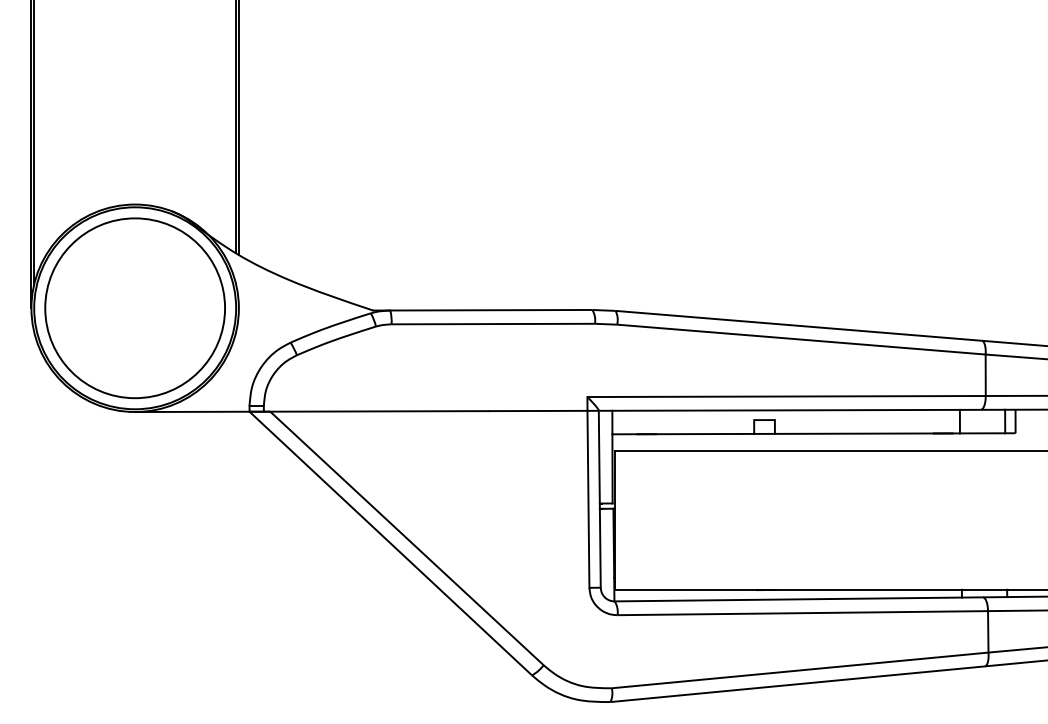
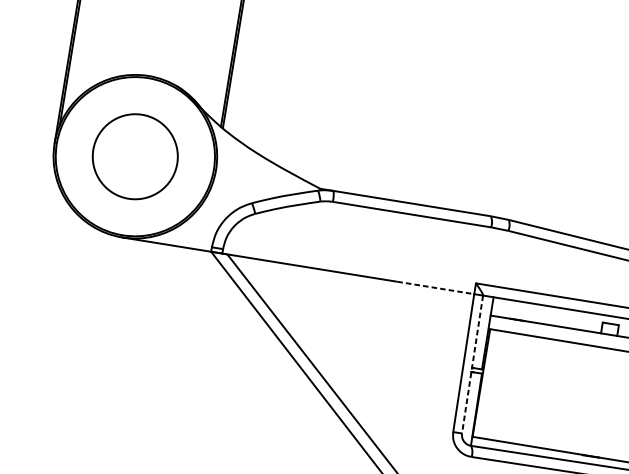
circle: (134, 308) -> (134, 156), size x0.6
line: (538, 410) -> (436, 287), solid -> dashed
line: (599, 499) -> (472, 364), solid -> dashed

